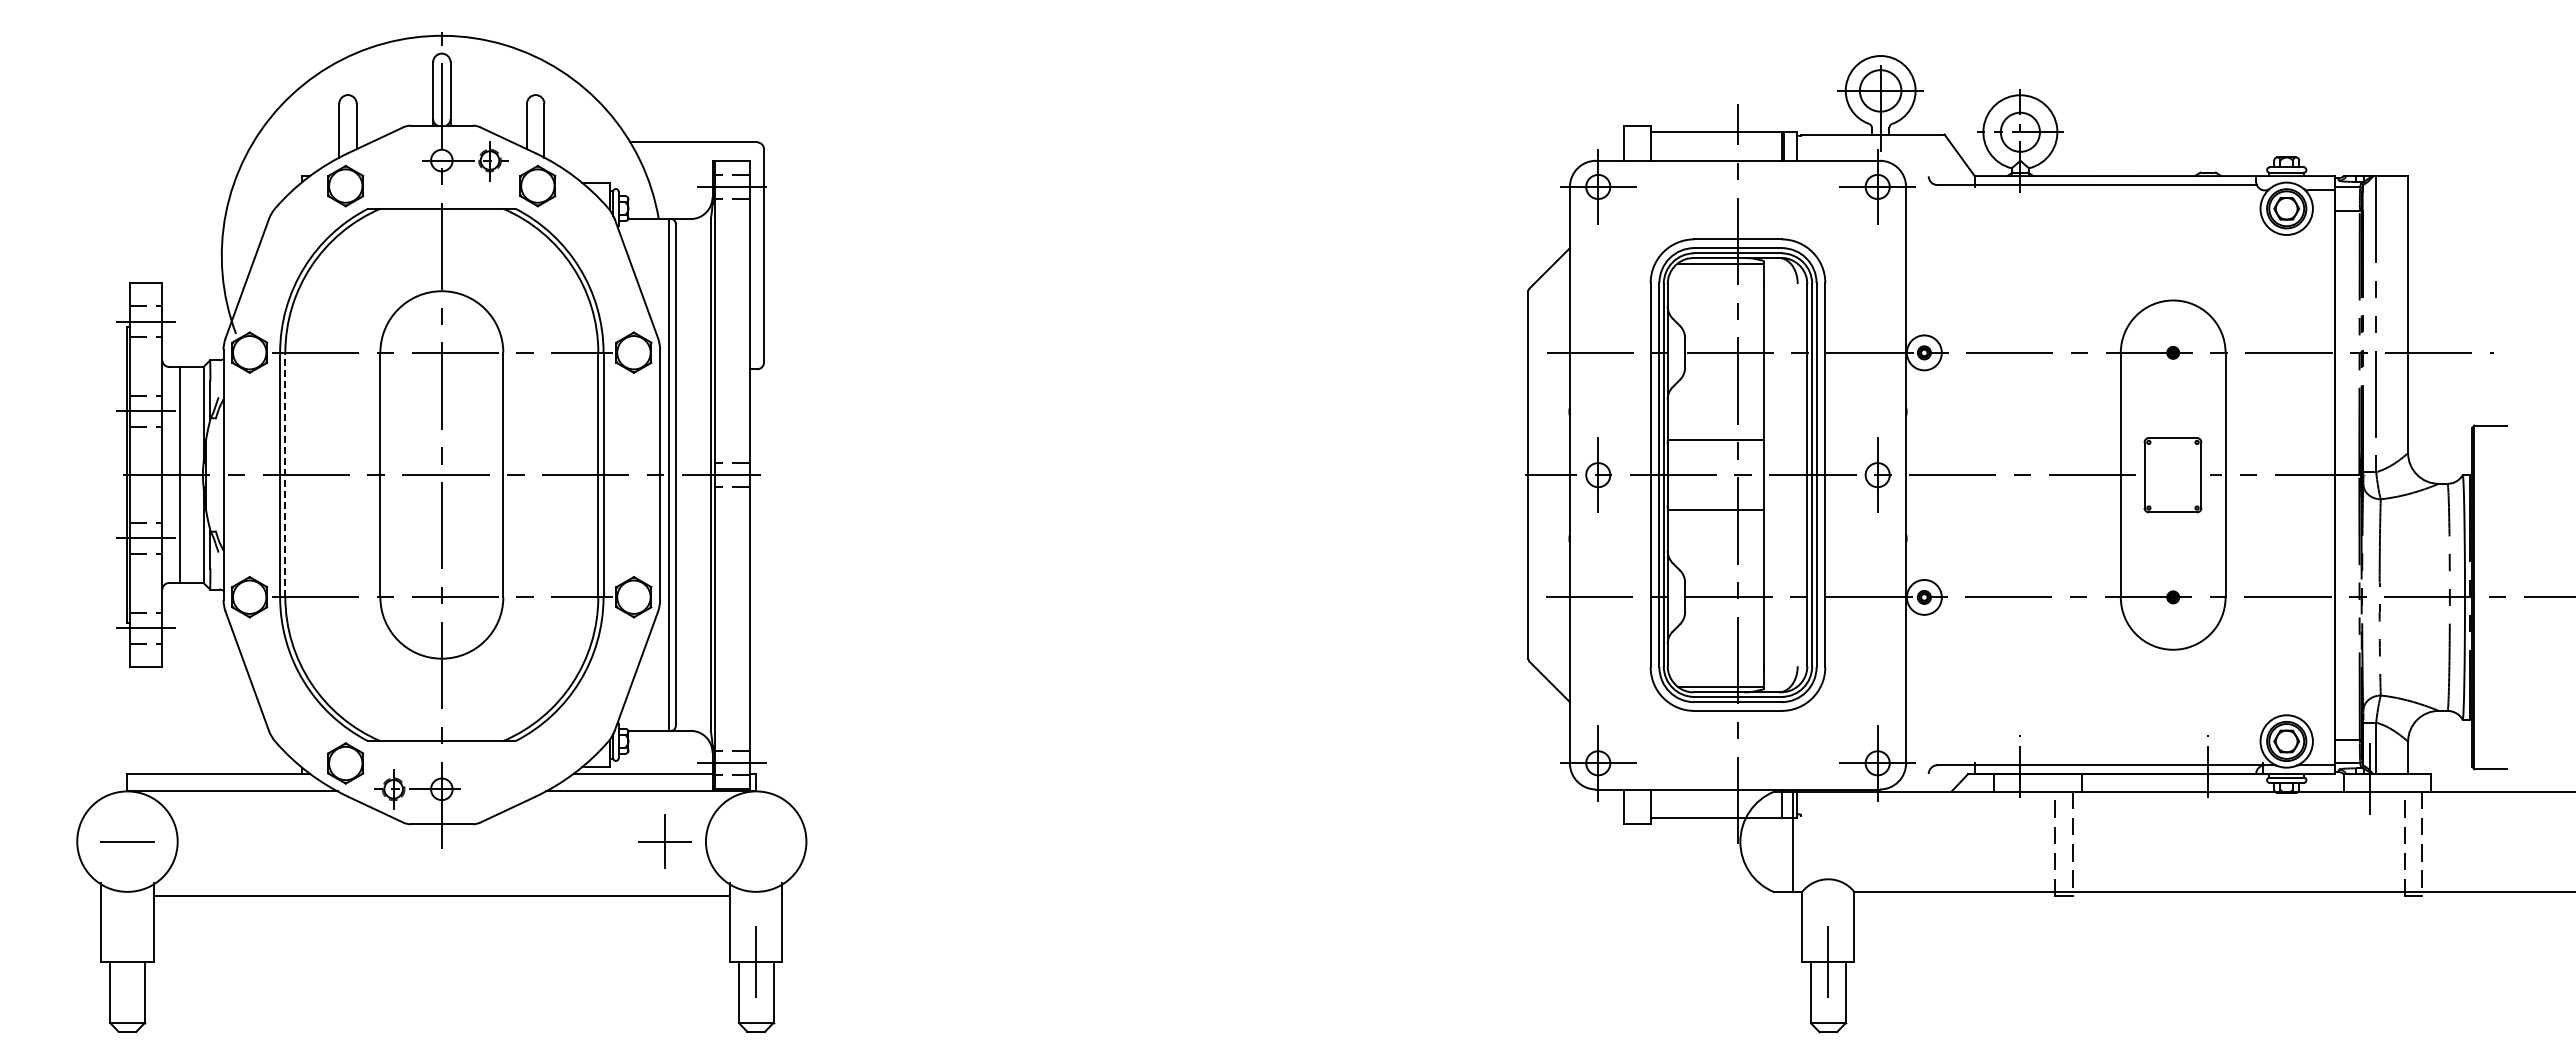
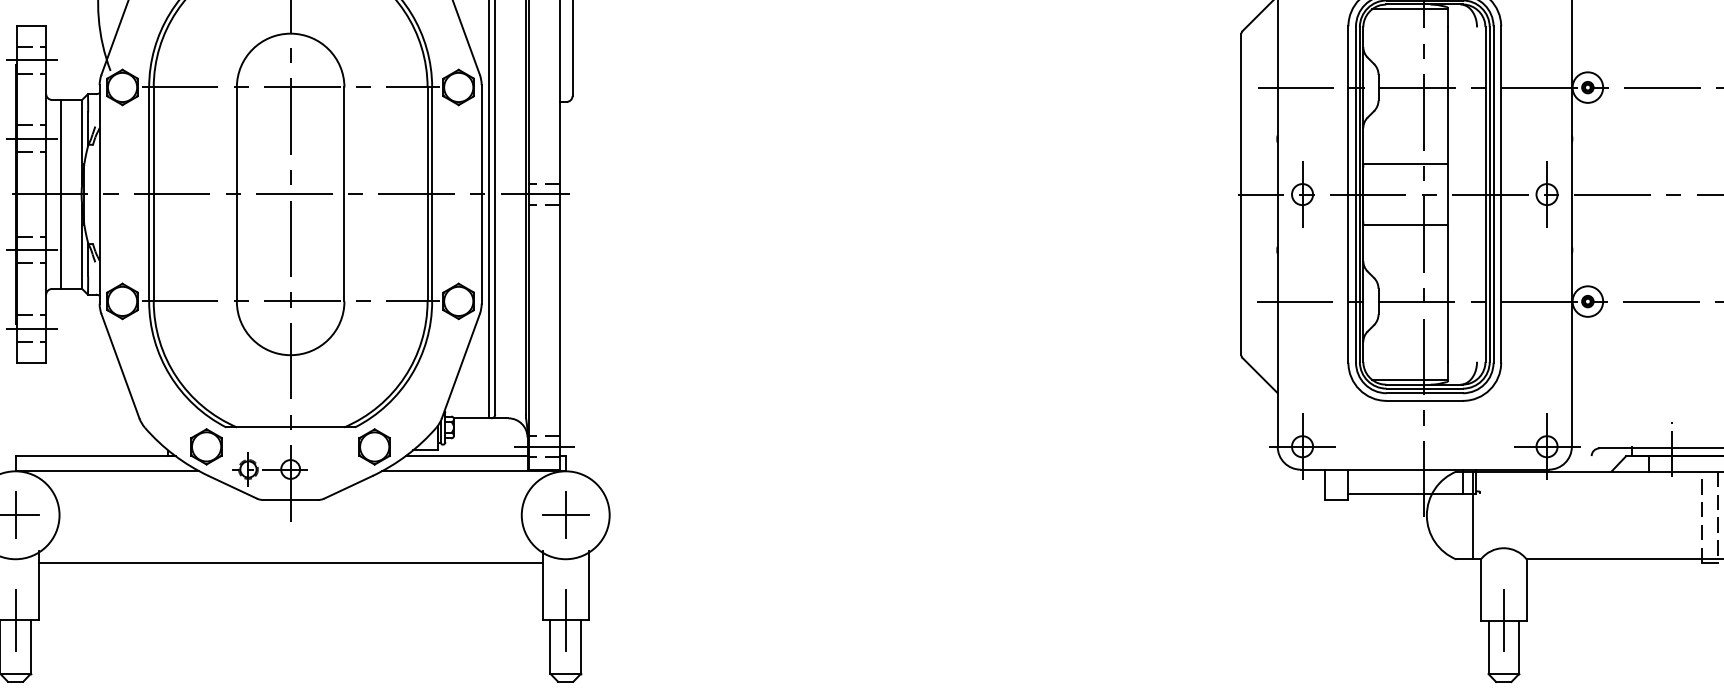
line: (285, 474) -> (153, 194), dashed -> solid
part: (537, 763) -> (374, 446), added
line: (127, 841) -> (15, 515), added
part: (664, 841) -> (565, 515), moved
line: (127, 961) -> (15, 620), added

